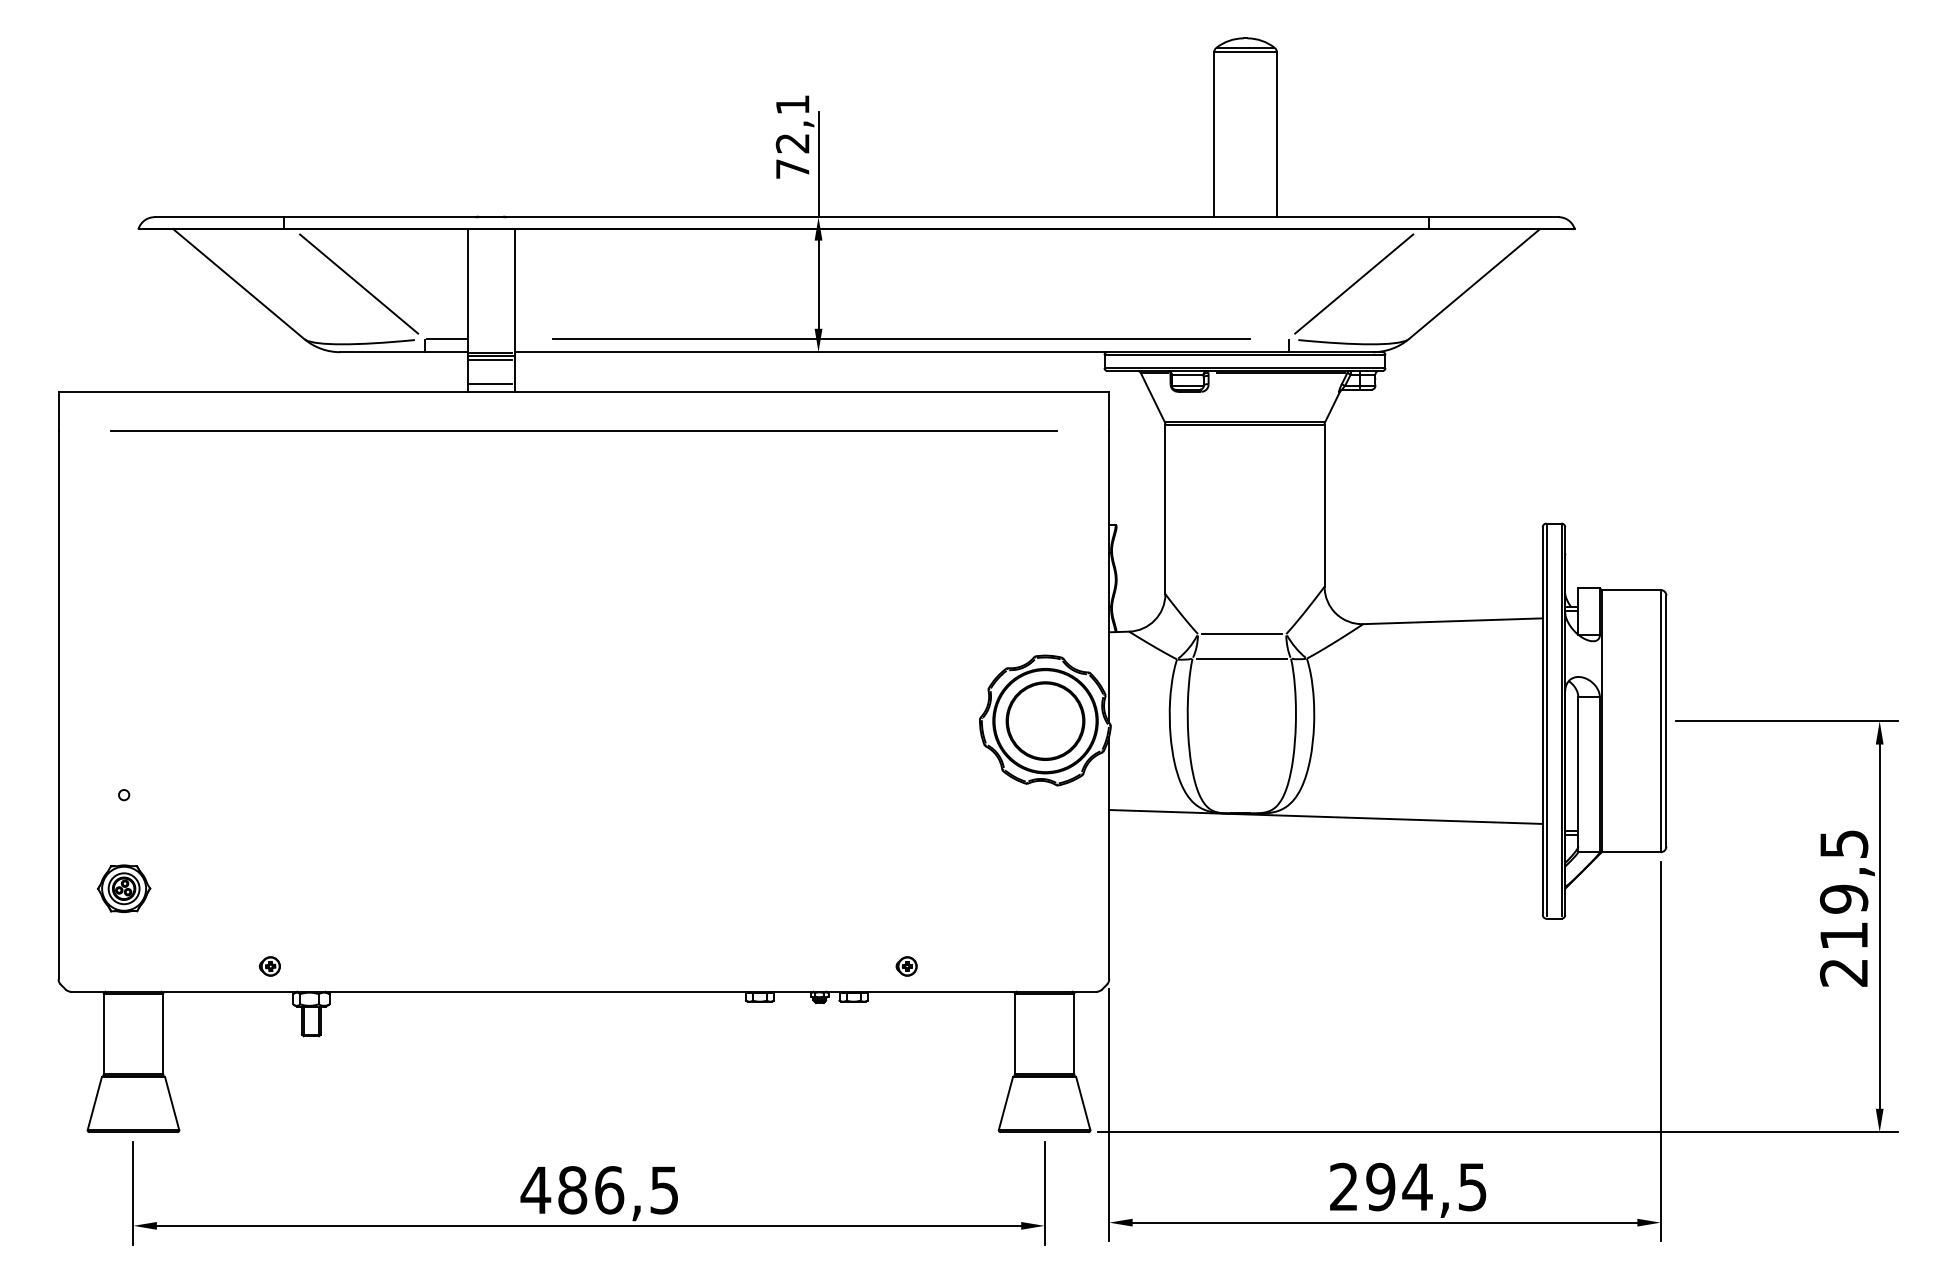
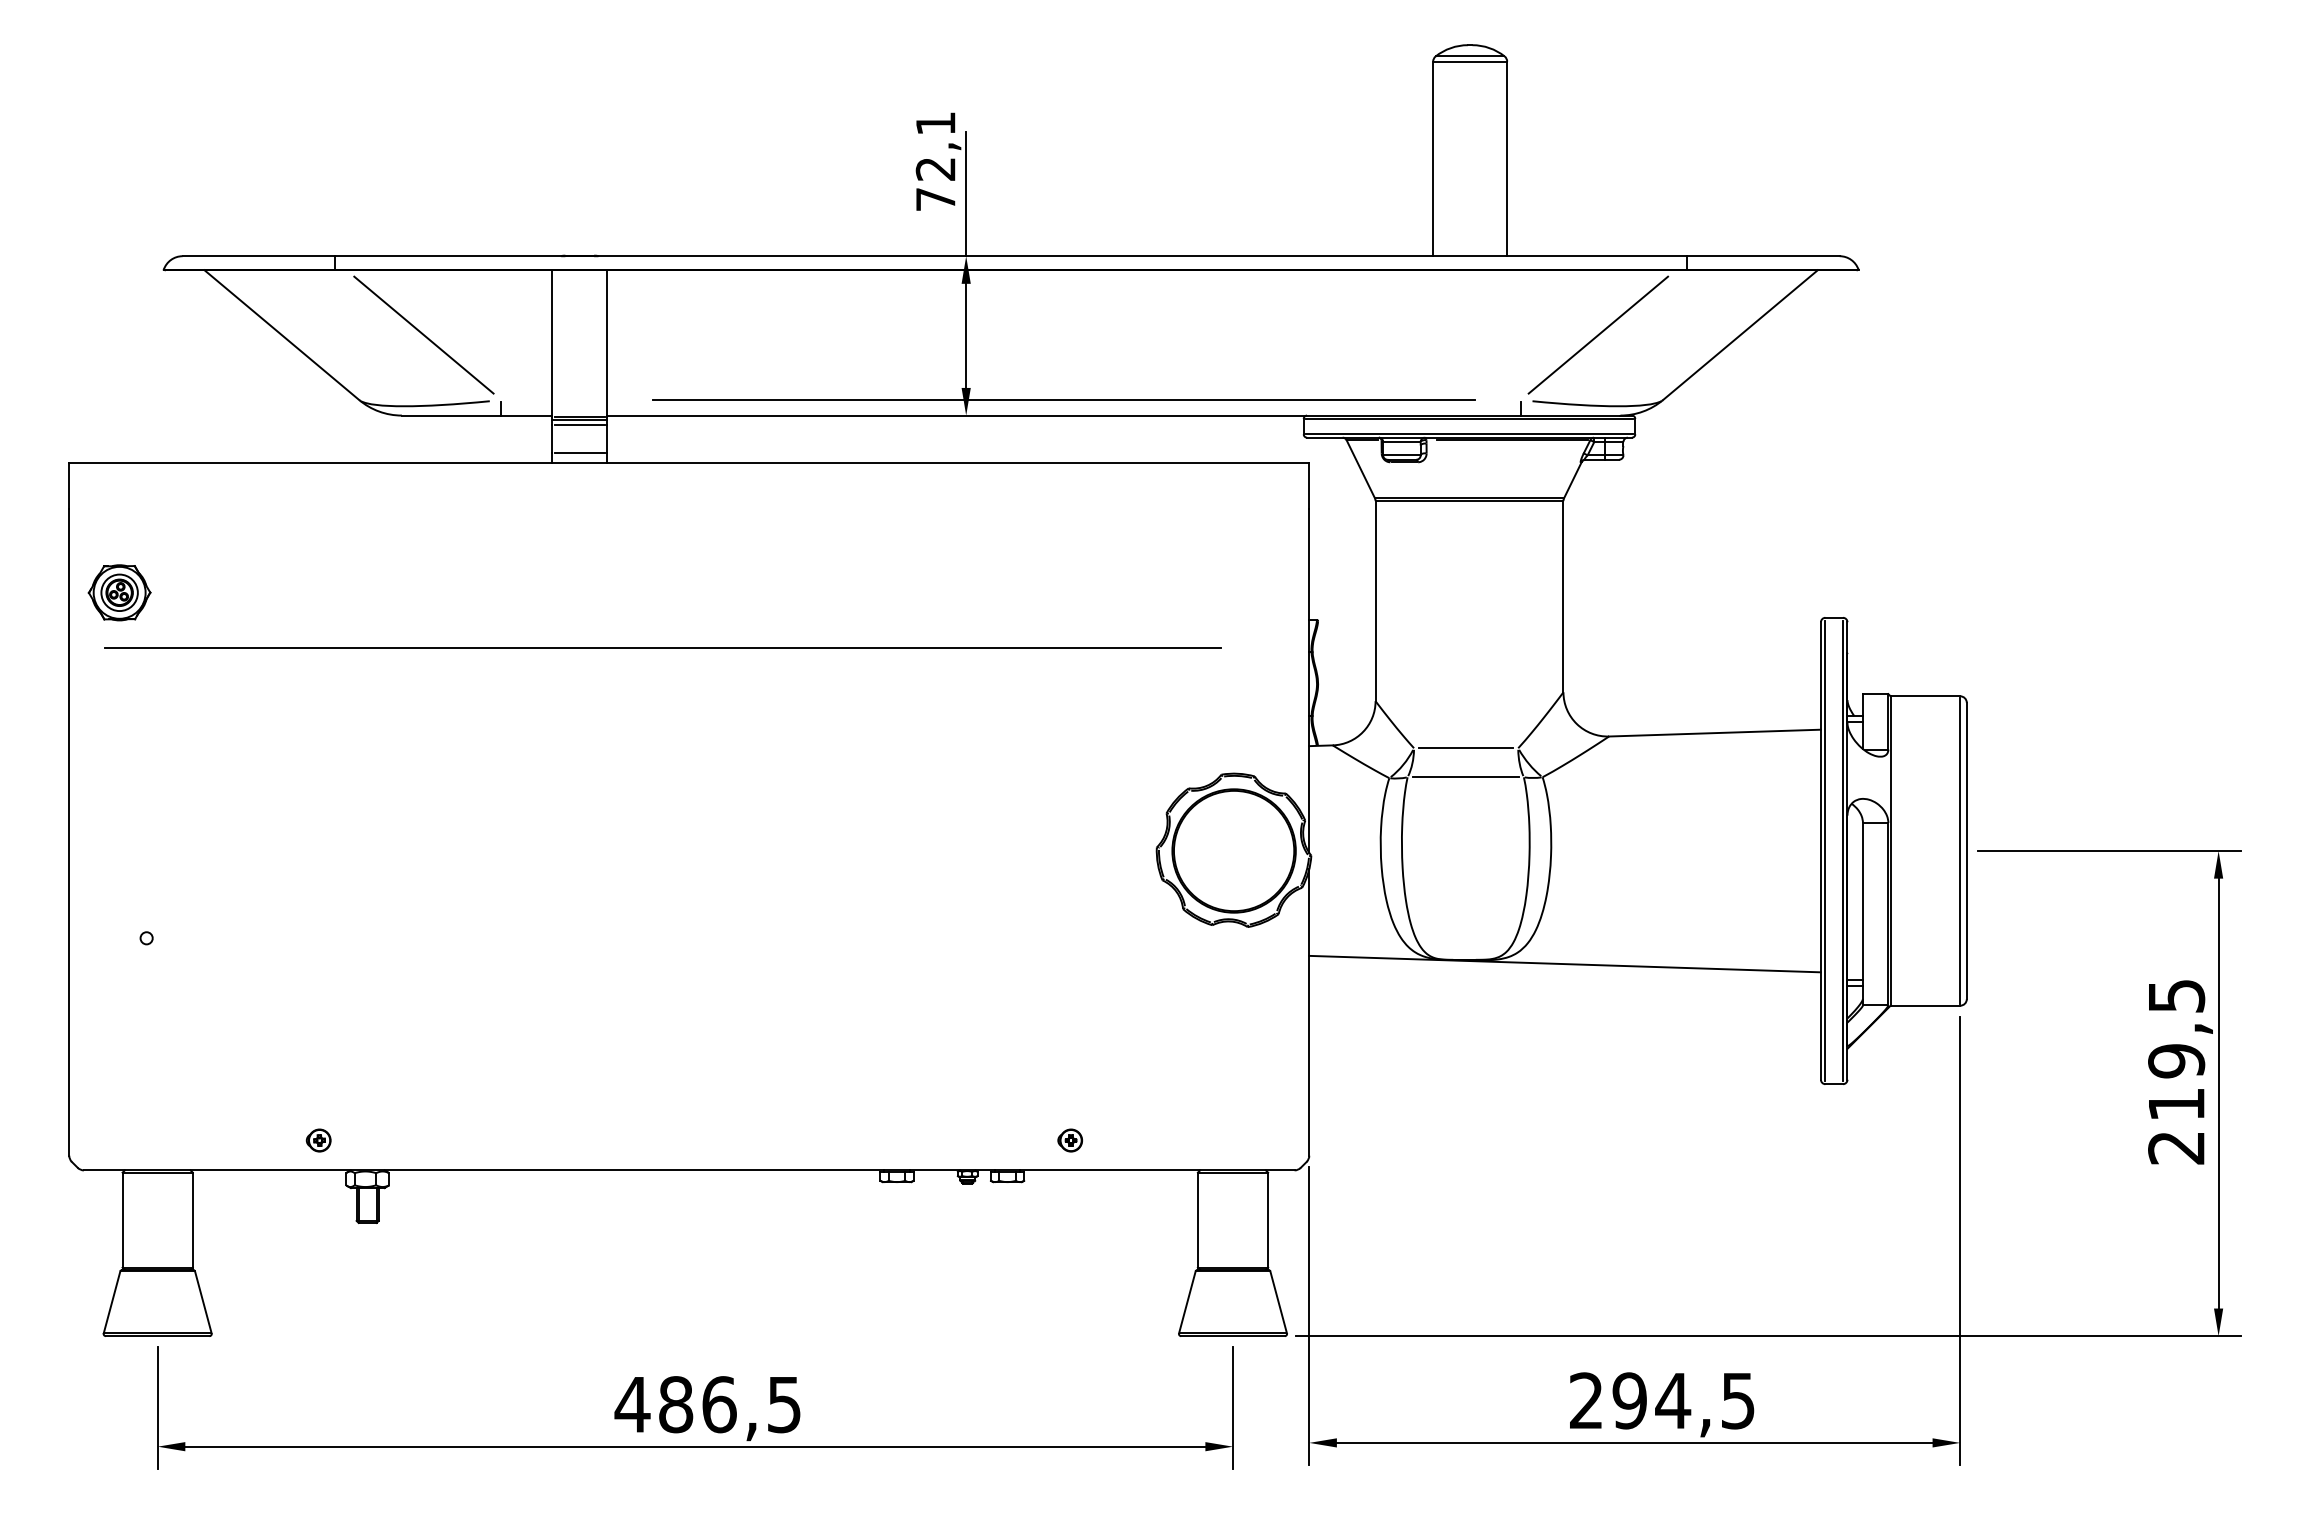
line: (445, 339) -> (526, 400), removed
line: (583, 430) -> (662, 647), moved
circle: (1045, 720) -> (1233, 850), removed
part: (123, 888) -> (119, 592), moved

